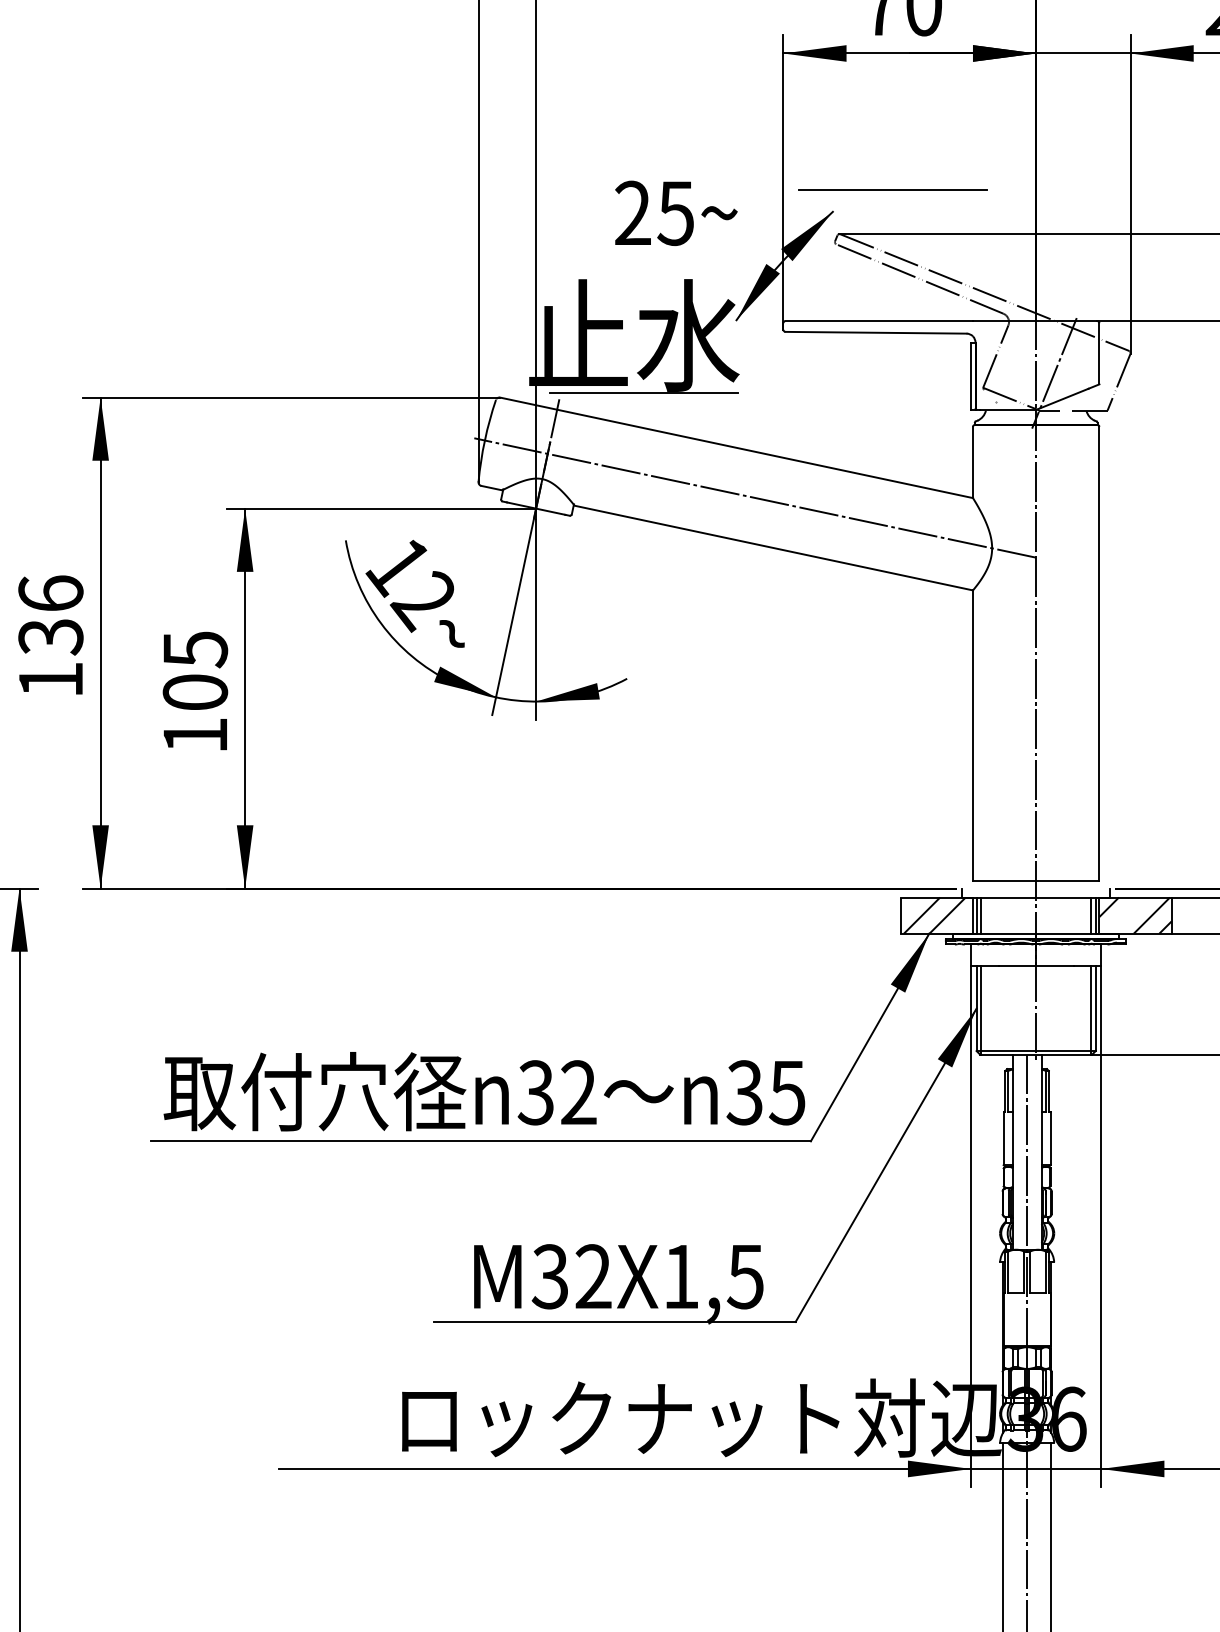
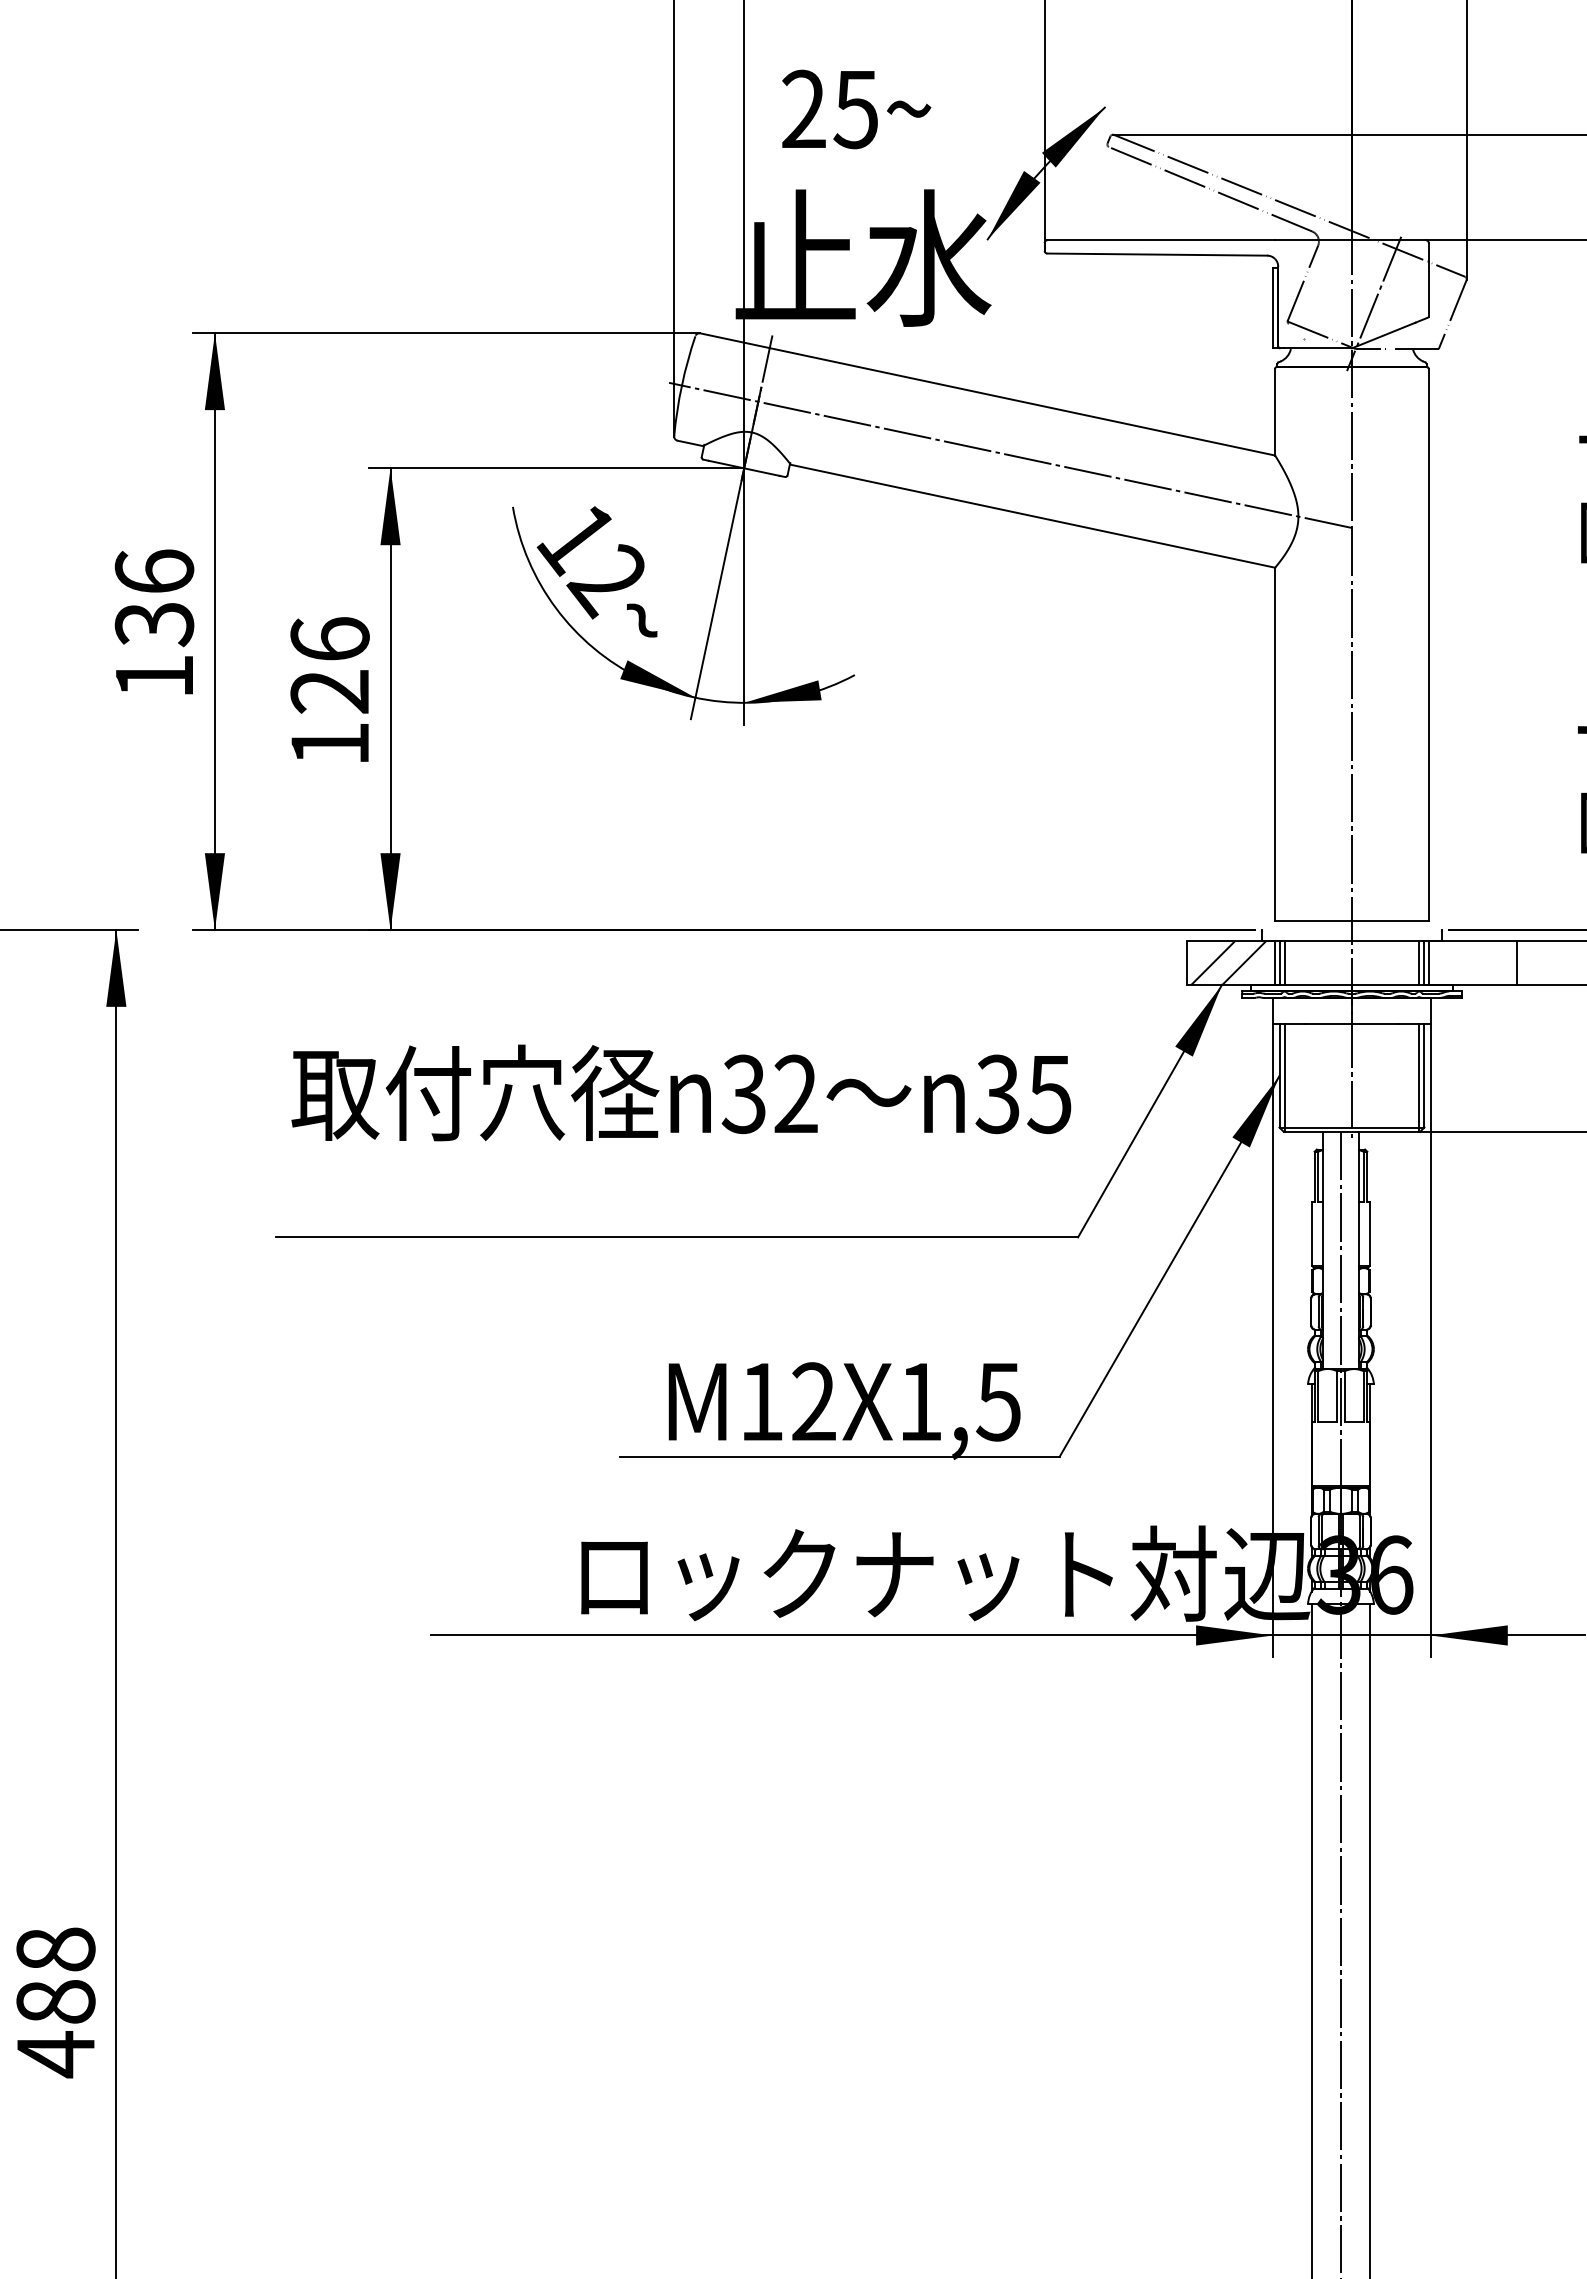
line: (892, 189) -> (1177, 80), removed
text: (676, 213) -> (856, 109), moved
line: (643, 393) -> (874, 328), removed
text: (194, 670) -> (329, 665), 105 -> 126
hatch: (1135, 915) -> (1472, 962), removed
text: (484, 1091) -> (681, 1092), moved
text: (549, 1276) -> (760, 1401), M32X1,5 -> M12X1,5

